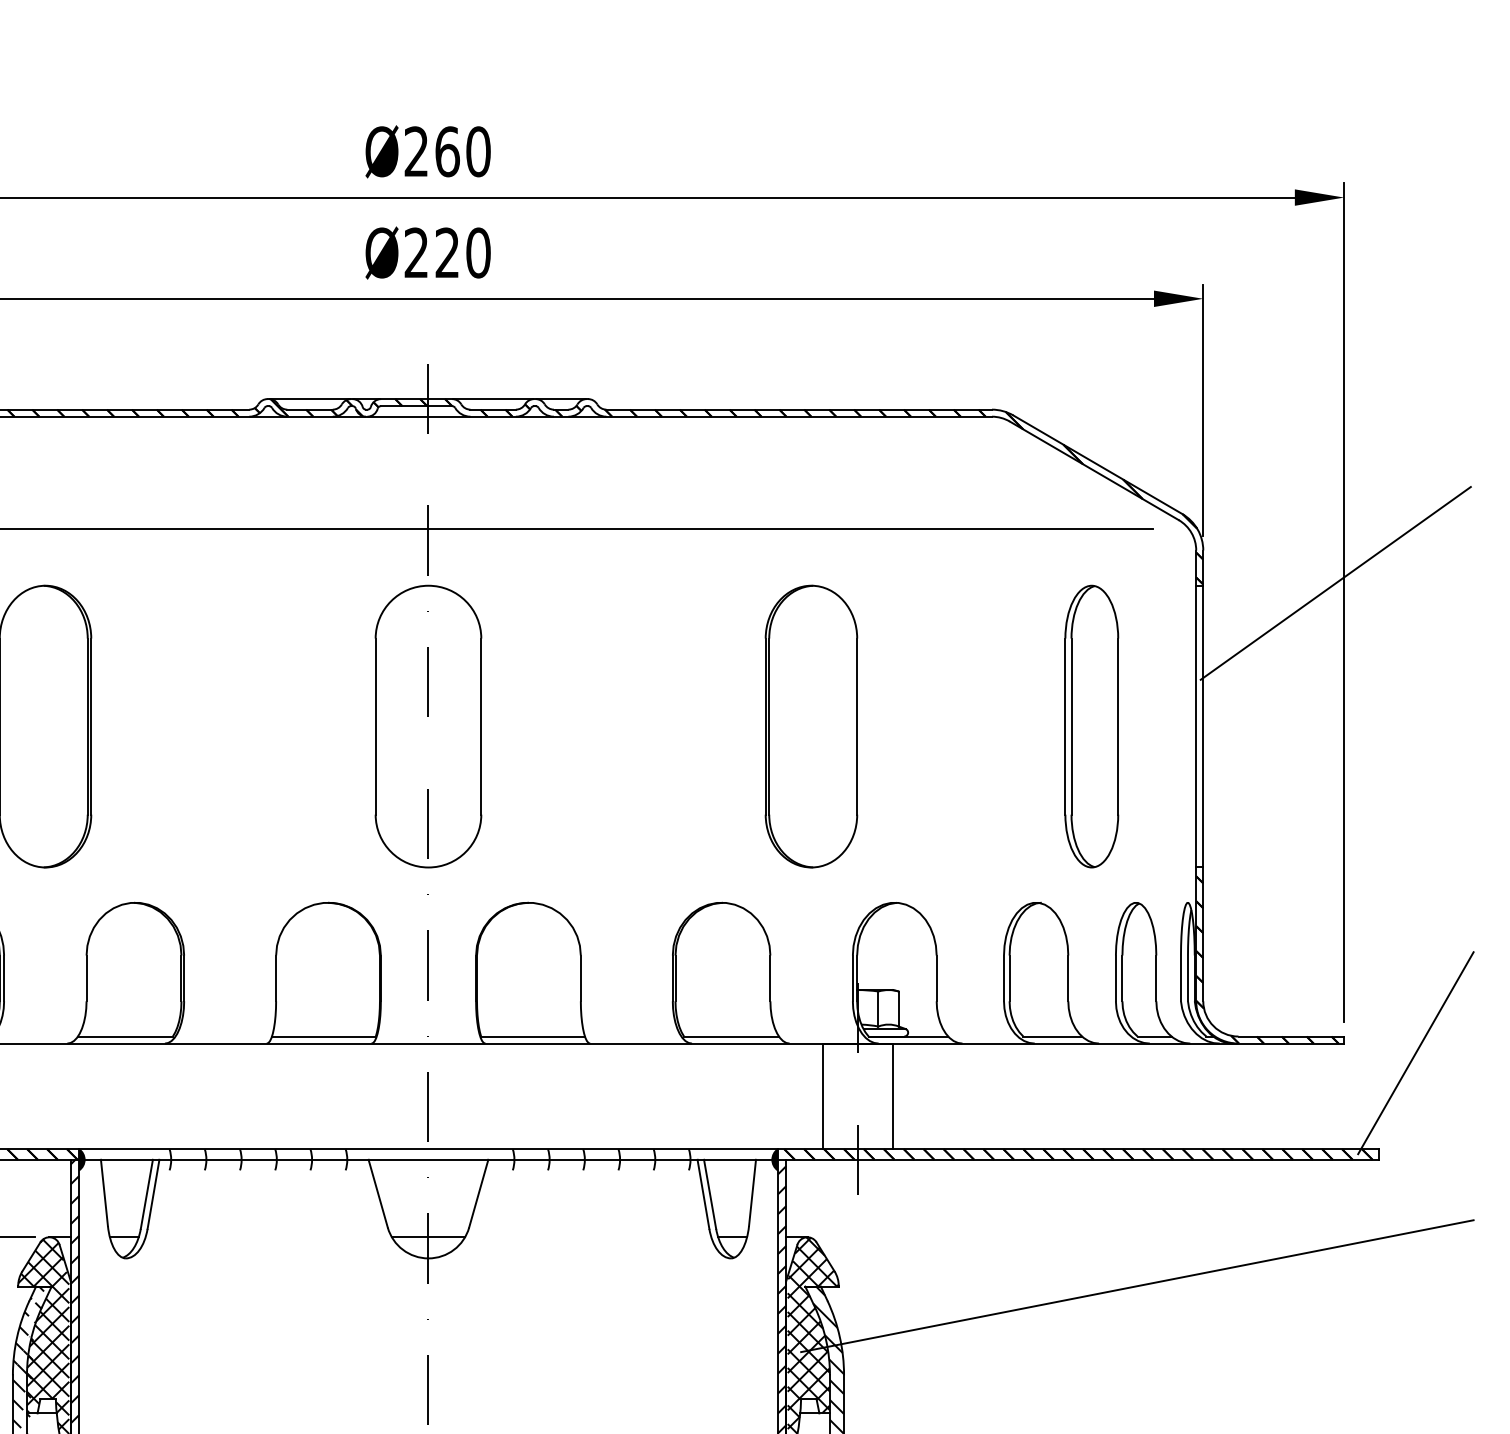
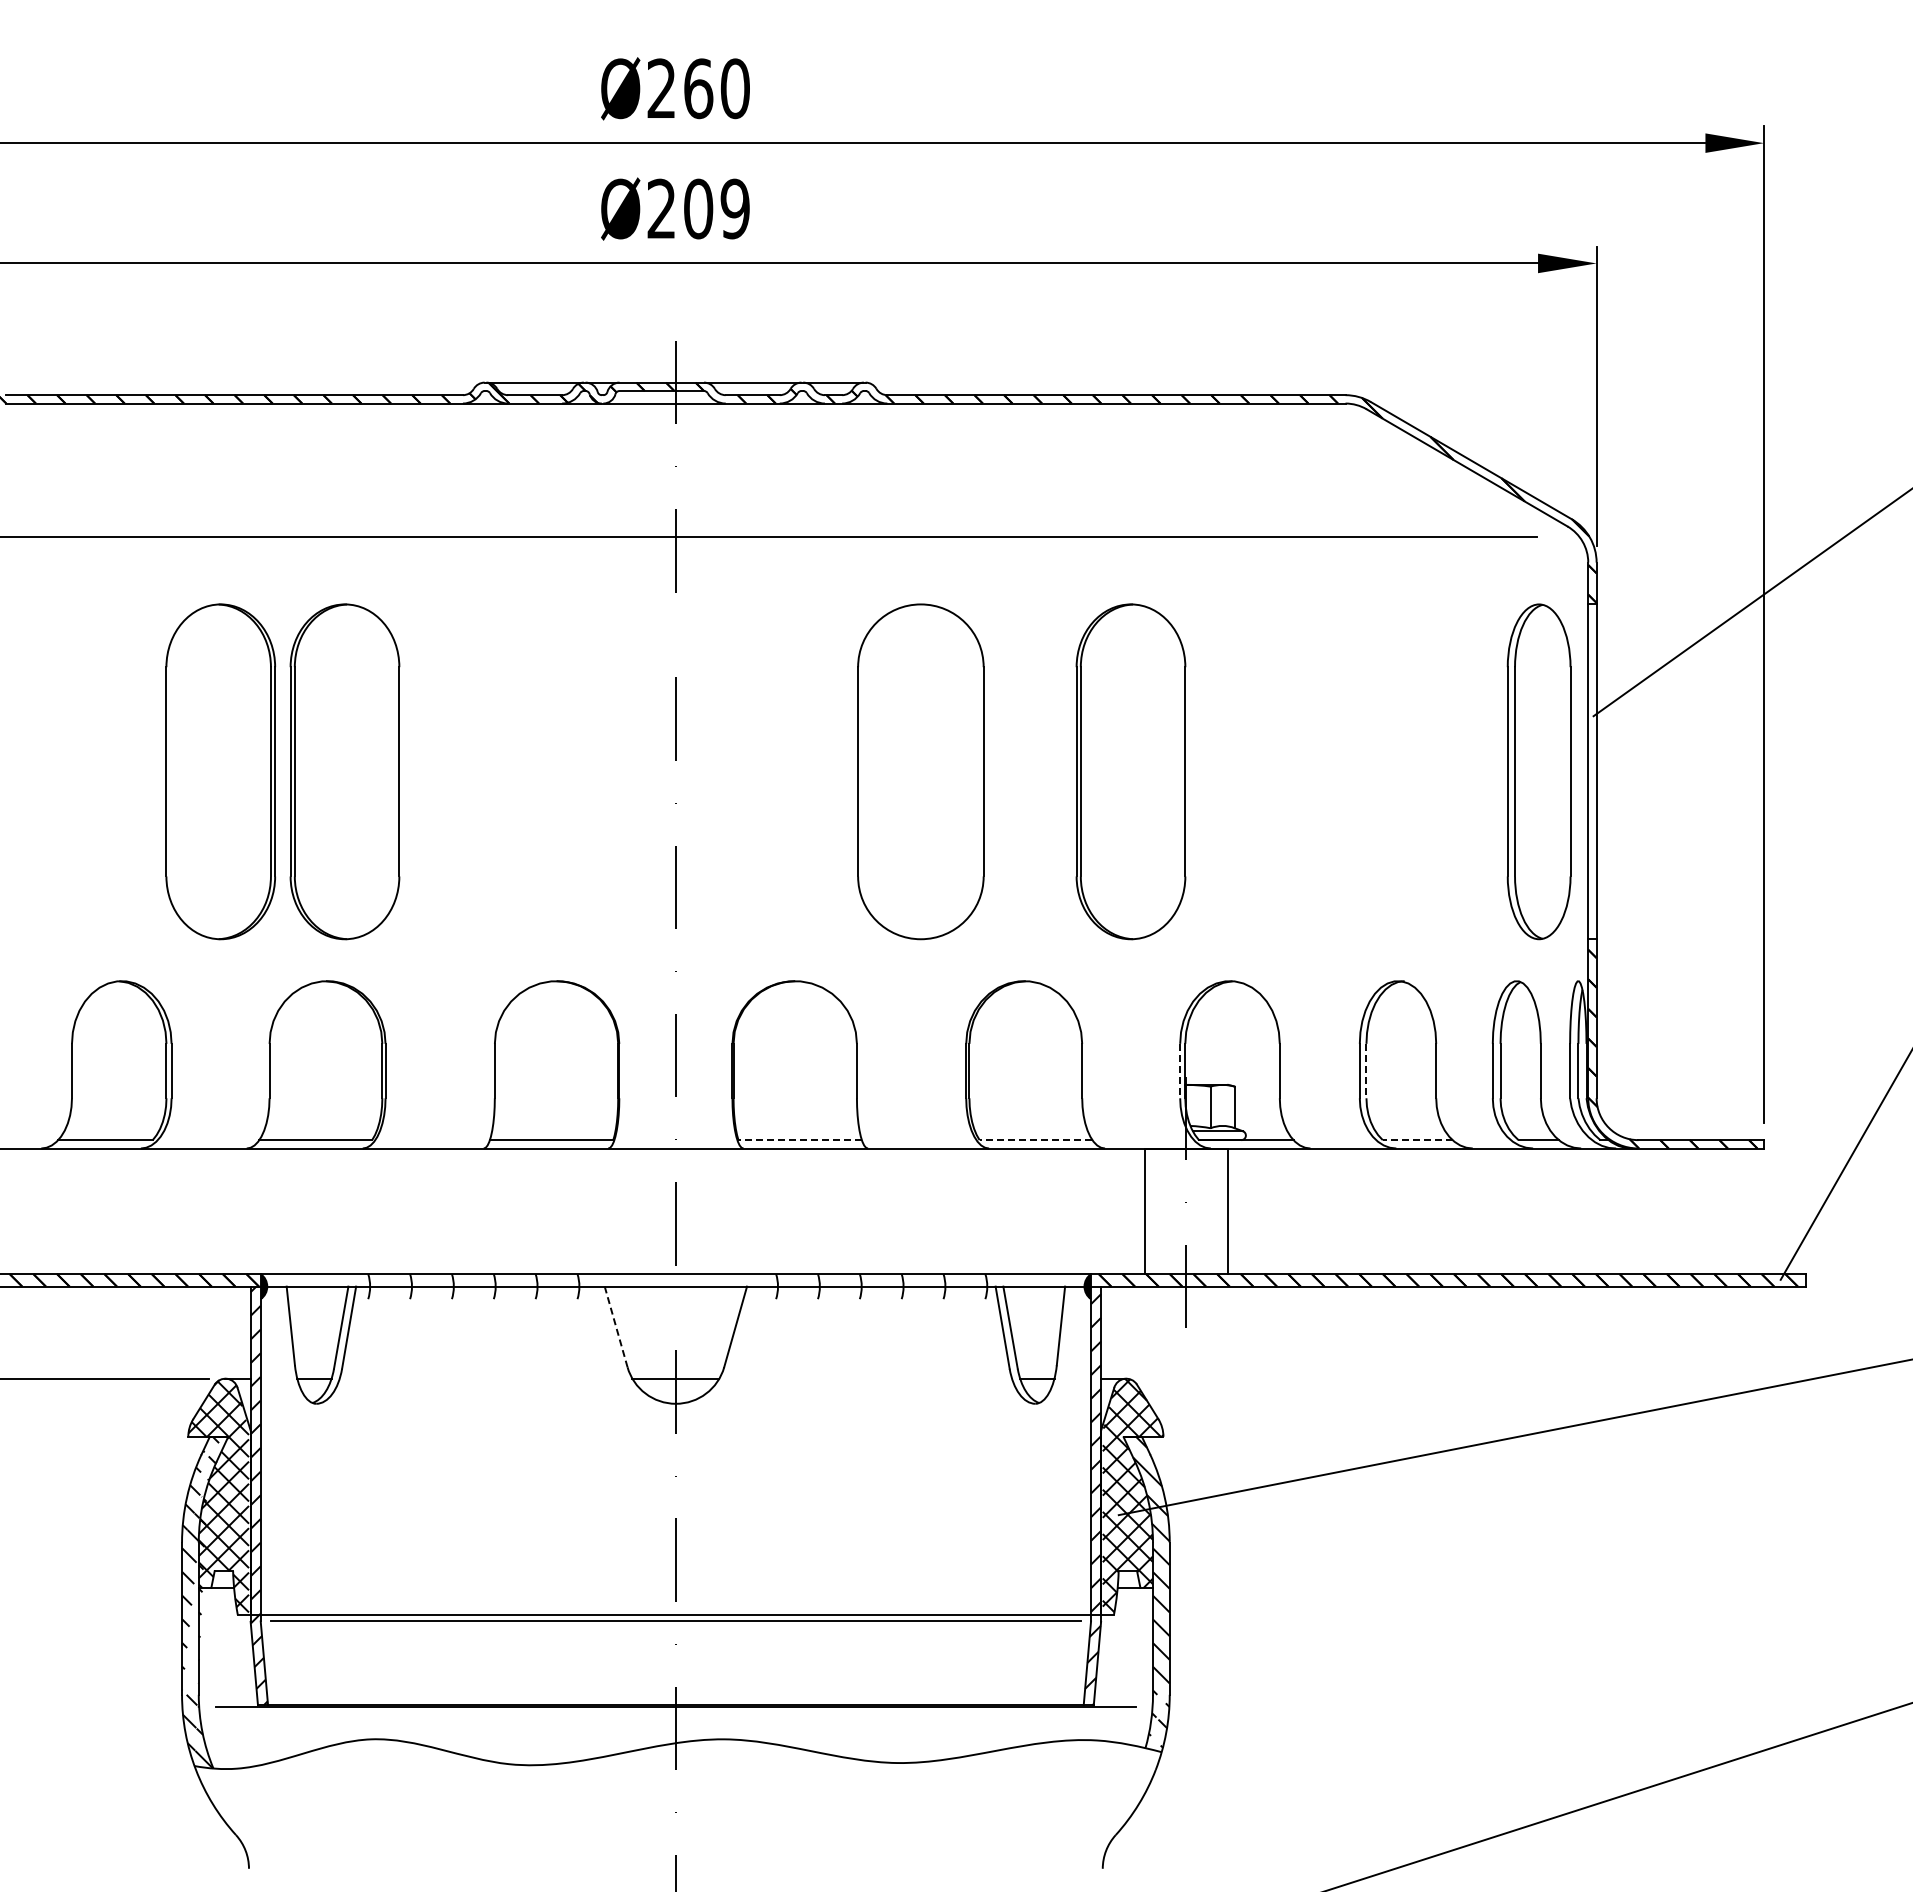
text: (462, 252) -> (716, 208), Ø220 -> Ø209
part: (149, 726) -> (344, 771), added
part: (428, 726) -> (920, 771), moved
part: (1091, 726) -> (1538, 771), moved
line: (853, 978) -> (1180, 1071), solid -> dashed
line: (1009, 978) -> (1366, 1071), solid -> dashed
line: (533, 1036) -> (800, 1140), solid -> dashed
line: (731, 1036) -> (1035, 1140), solid -> dashed
line: (1052, 1036) -> (1417, 1140), solid -> dashed
line: (378, 1193) -> (616, 1326), solid -> dashed

